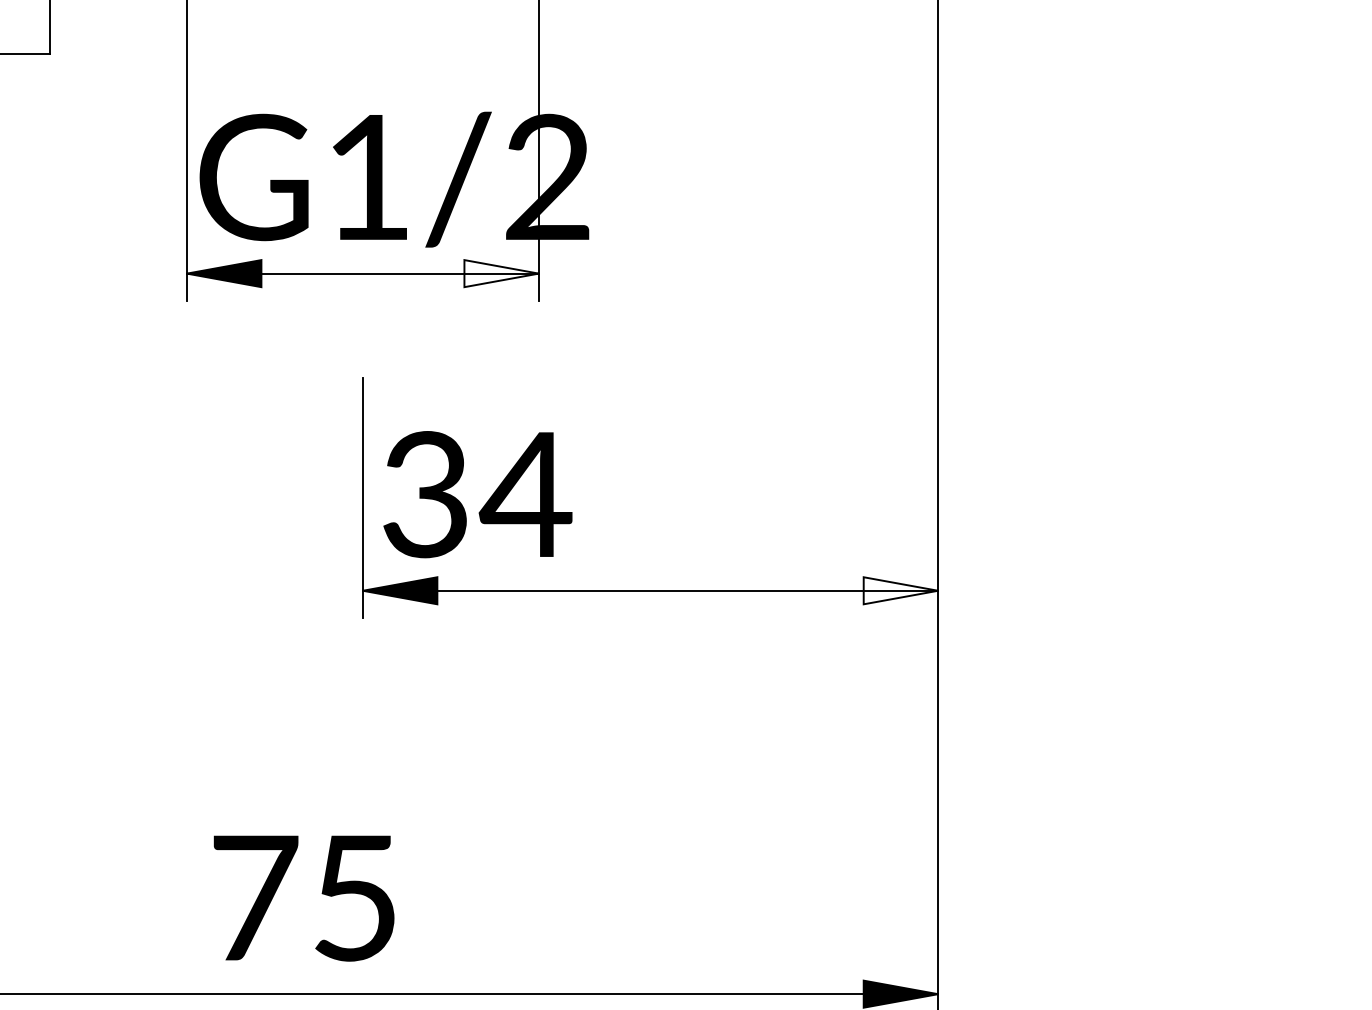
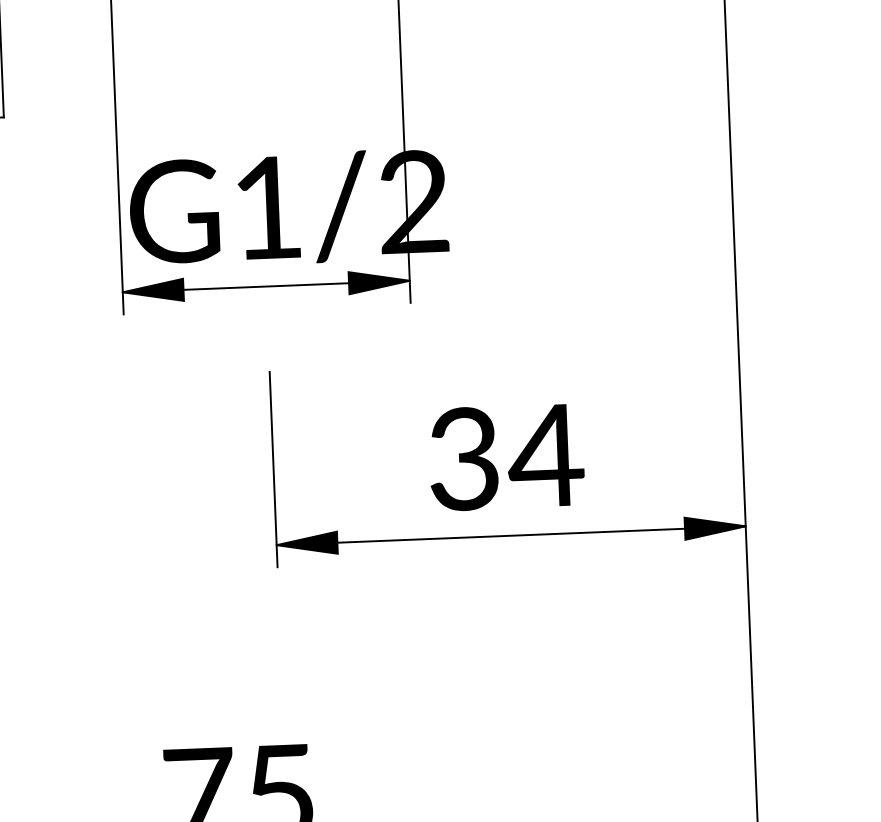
fill: (501, 273) -> (379, 281), added
text: (477, 494) -> (506, 457), moved
fill: (900, 590) -> (715, 527), added

